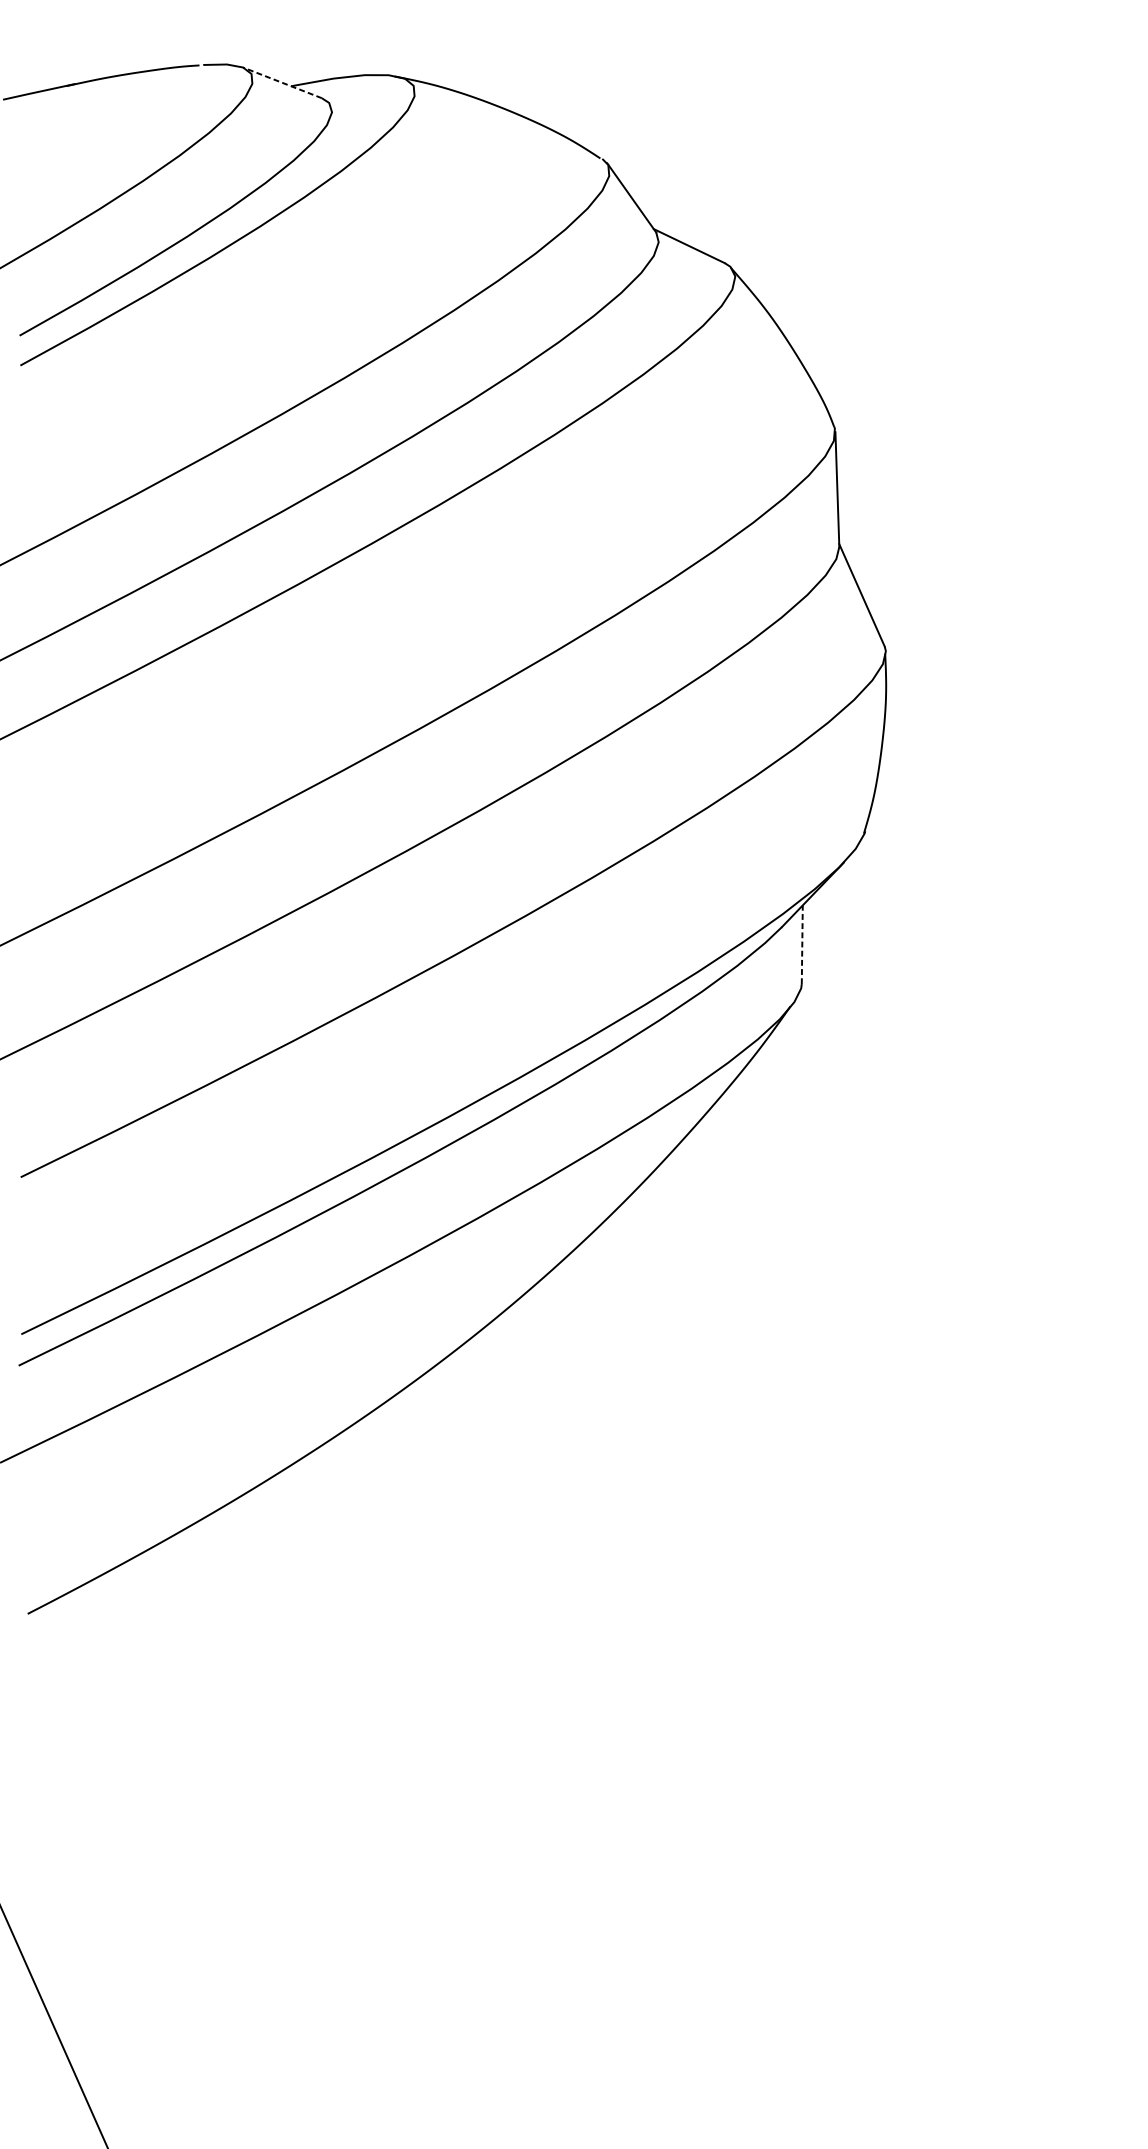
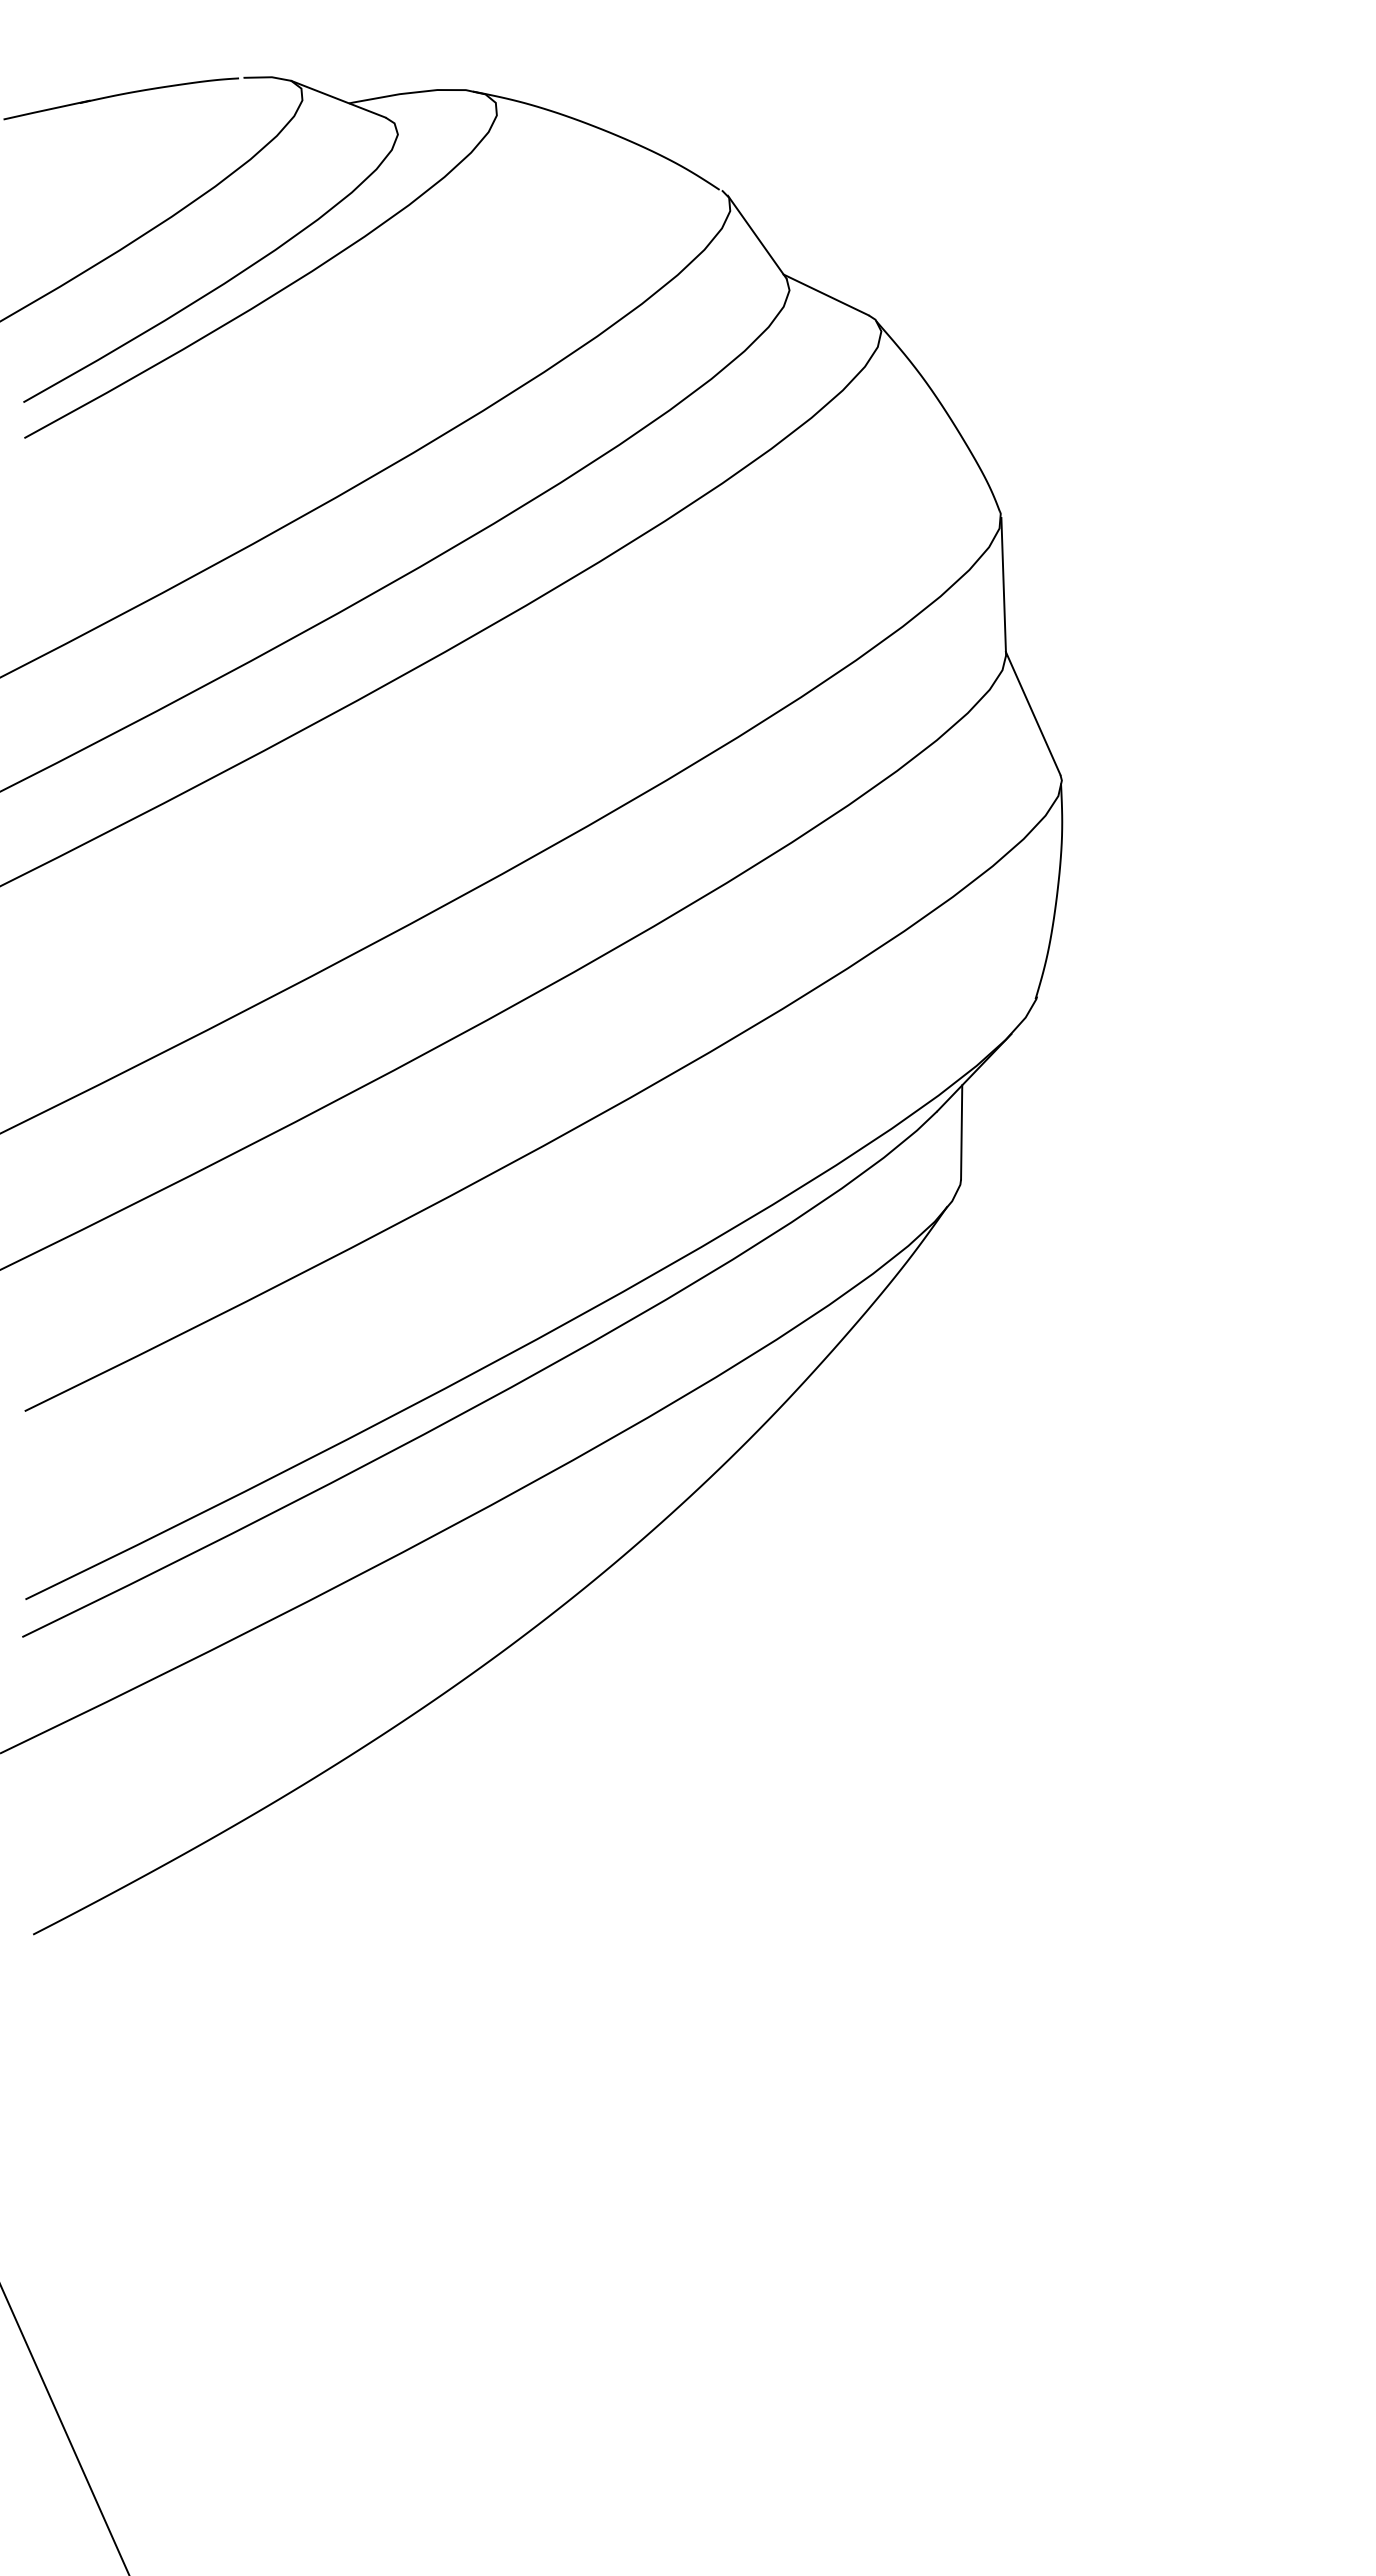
line: (282, 83) -> (338, 99), dashed -> solid
line: (802, 943) -> (961, 1131), dashed -> solid

